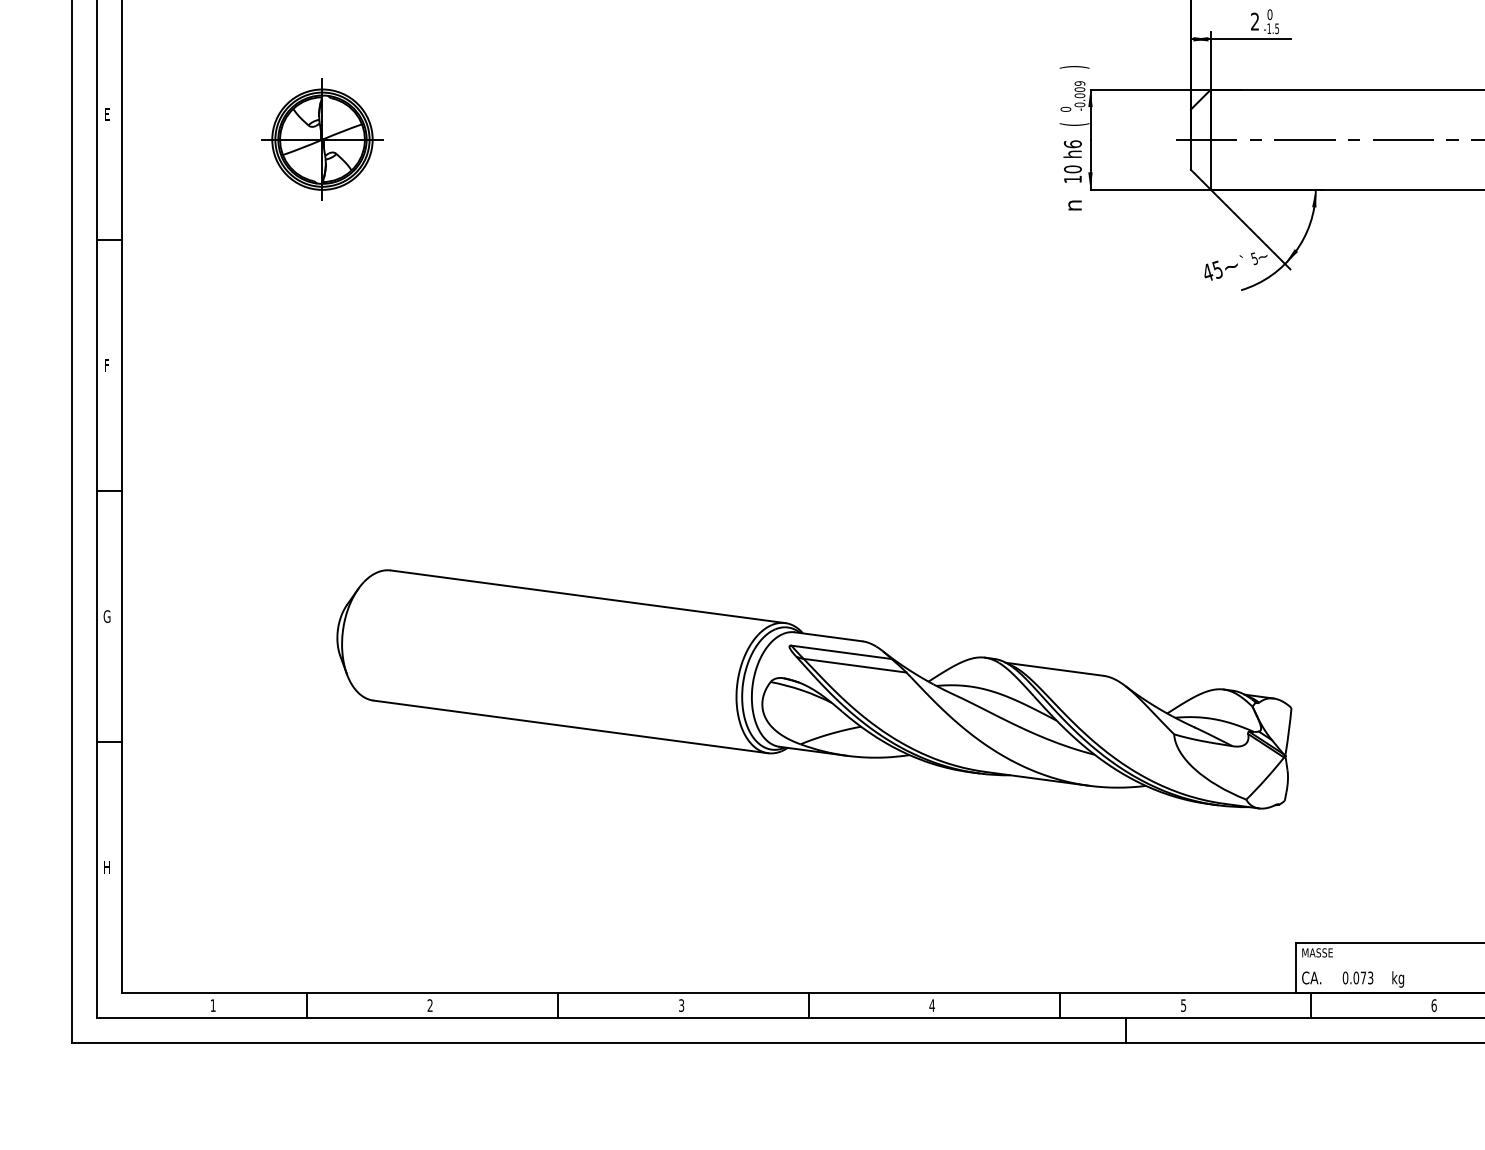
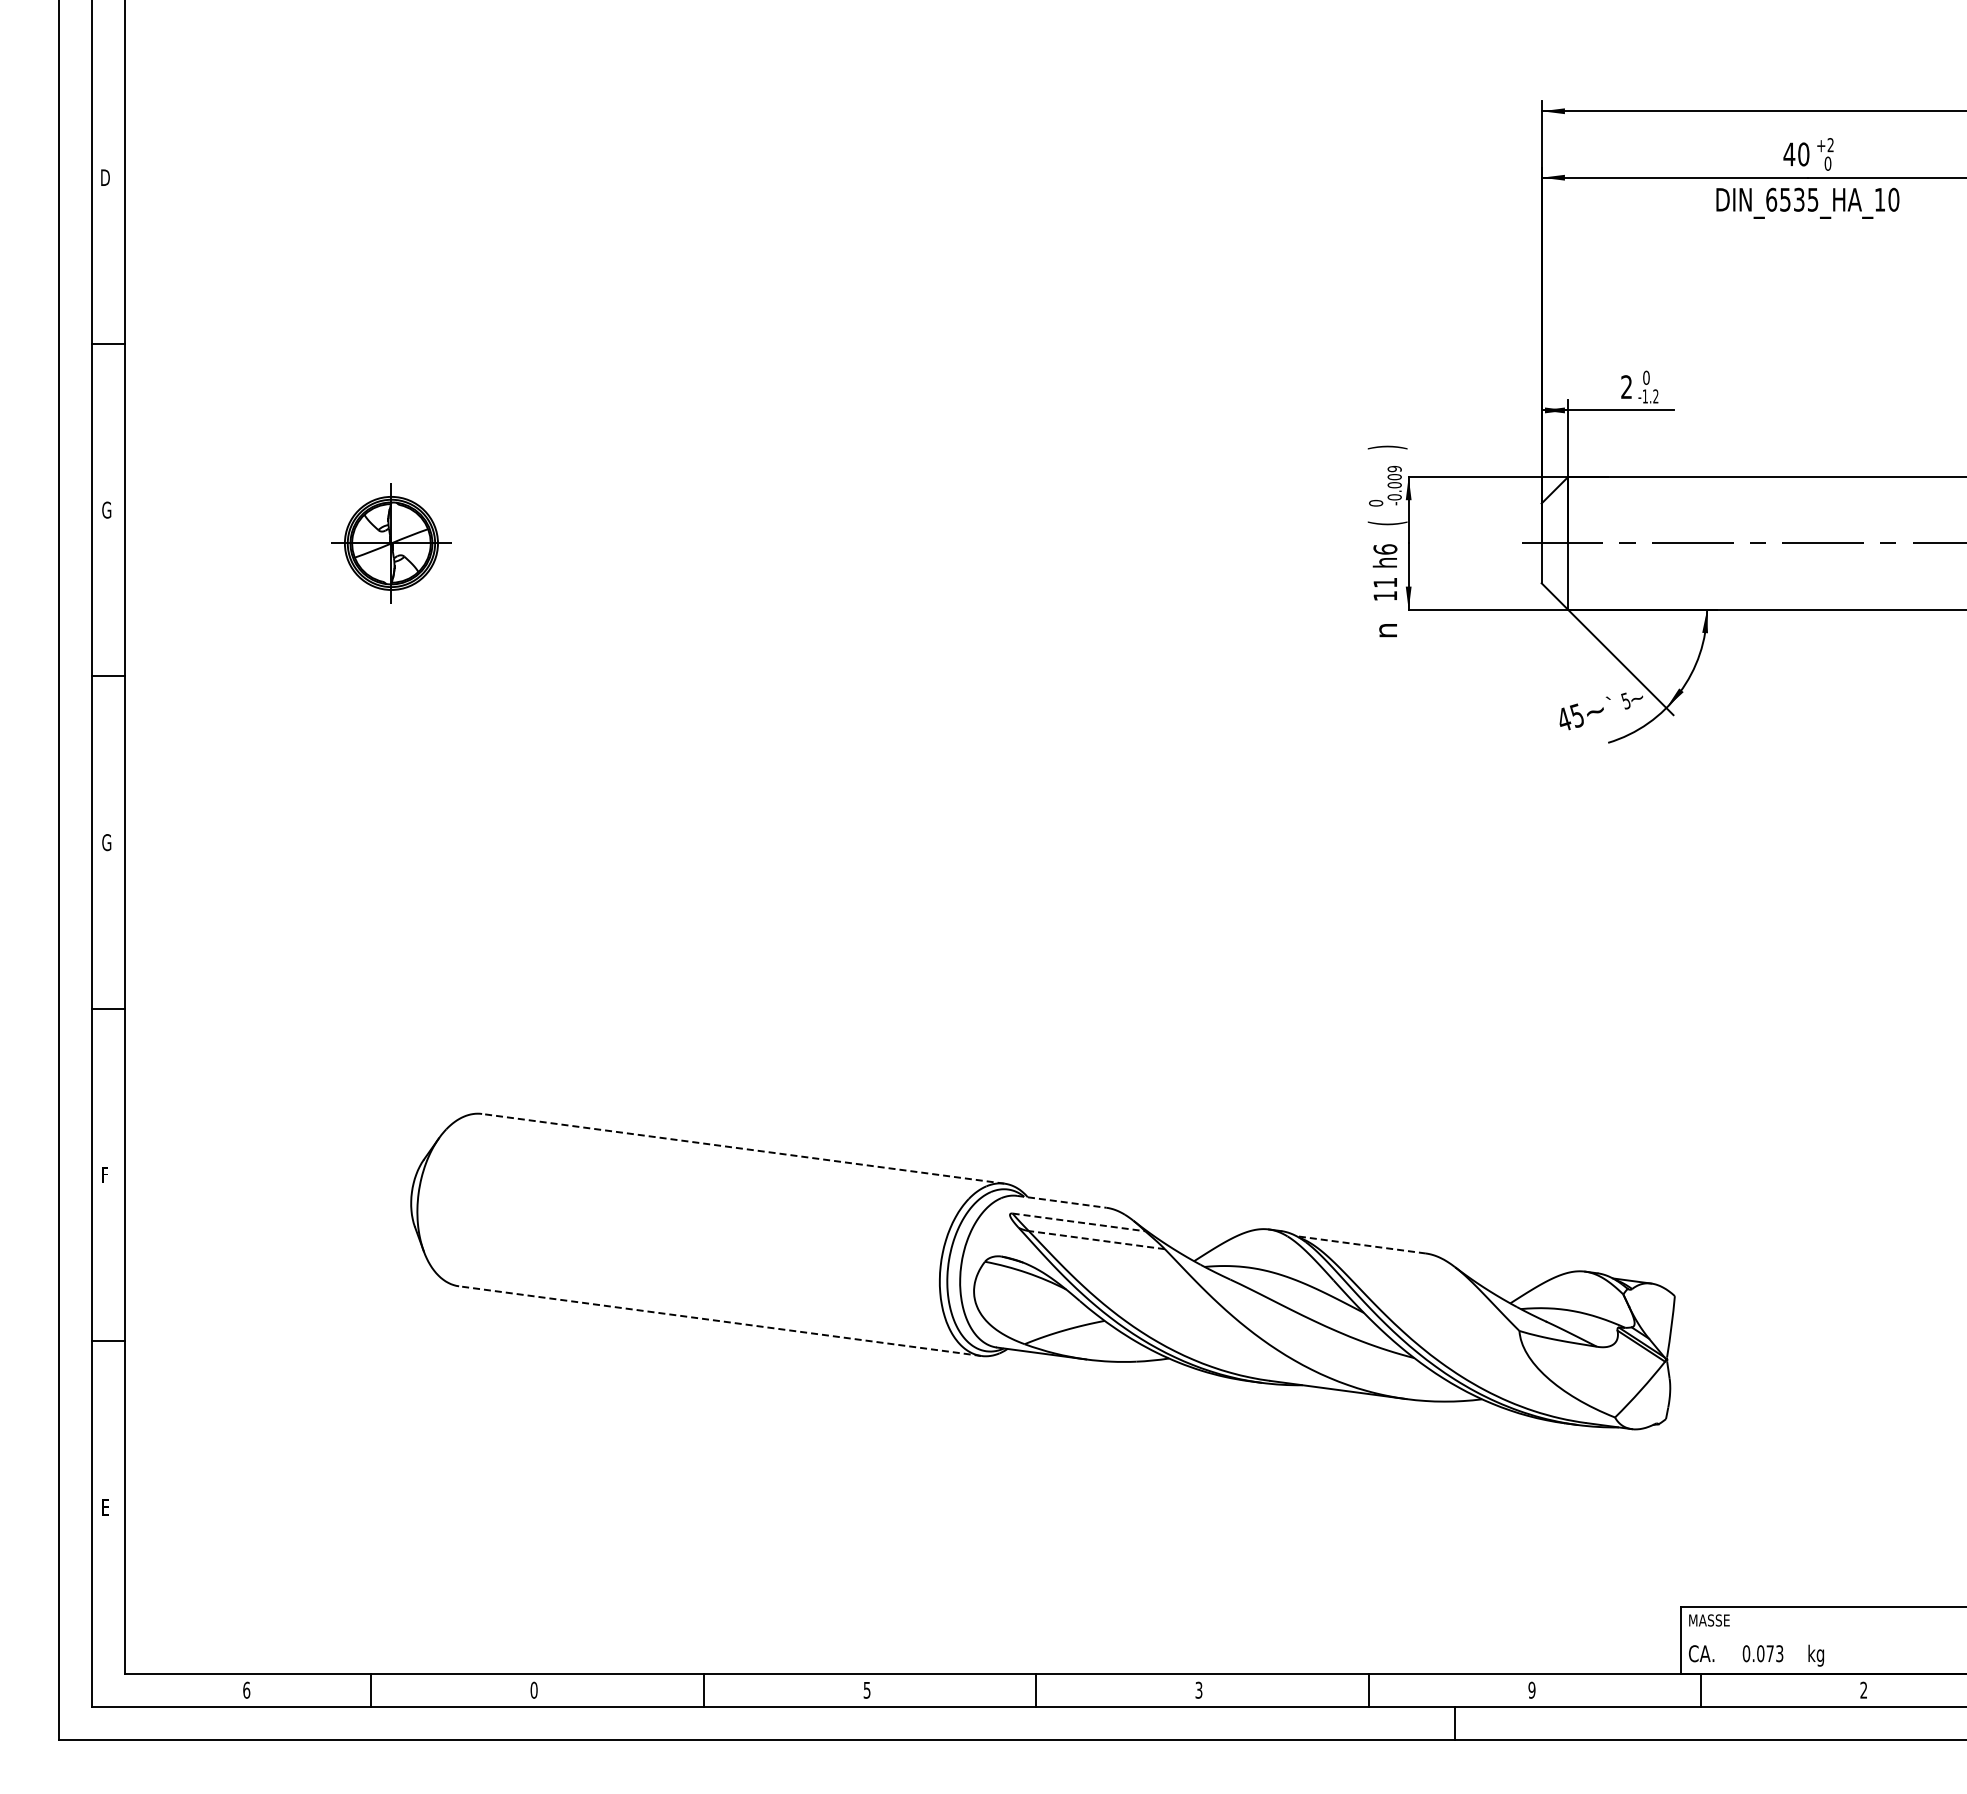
text: (1276, 28) -> (1655, 396), -1.5 -> -1.2
text: (107, 114) -> (106, 509), E -> G
part: (322, 139) -> (391, 543), size x0.7
text: (1073, 169) -> (1385, 582), 10 -> 11
text: (107, 365) -> (106, 842), F -> G
line: (588, 596) -> (743, 1148), solid -> dashed
text: (106, 616) -> (105, 1174), G -> F
line: (829, 636) -> (1062, 1201), solid -> dashed
line: (841, 652) -> (1078, 1222), solid -> dashed
line: (854, 666) -> (1096, 1240), solid -> dashed
line: (1054, 669) -> (1360, 1244), solid -> dashed
line: (570, 727) -> (720, 1321), solid -> dashed
text: (107, 867) -> (106, 1507), H -> E
text: (213, 1005) -> (246, 1689), 1 -> 6
text: (429, 1005) -> (533, 1689), 2 -> 0
text: (681, 1005) -> (867, 1689), 3 -> 5
text: (931, 1005) -> (1198, 1689), 4 -> 3
text: (1183, 1005) -> (1531, 1689), 5 -> 9
text: (1433, 1005) -> (1863, 1689), 6 -> 2

